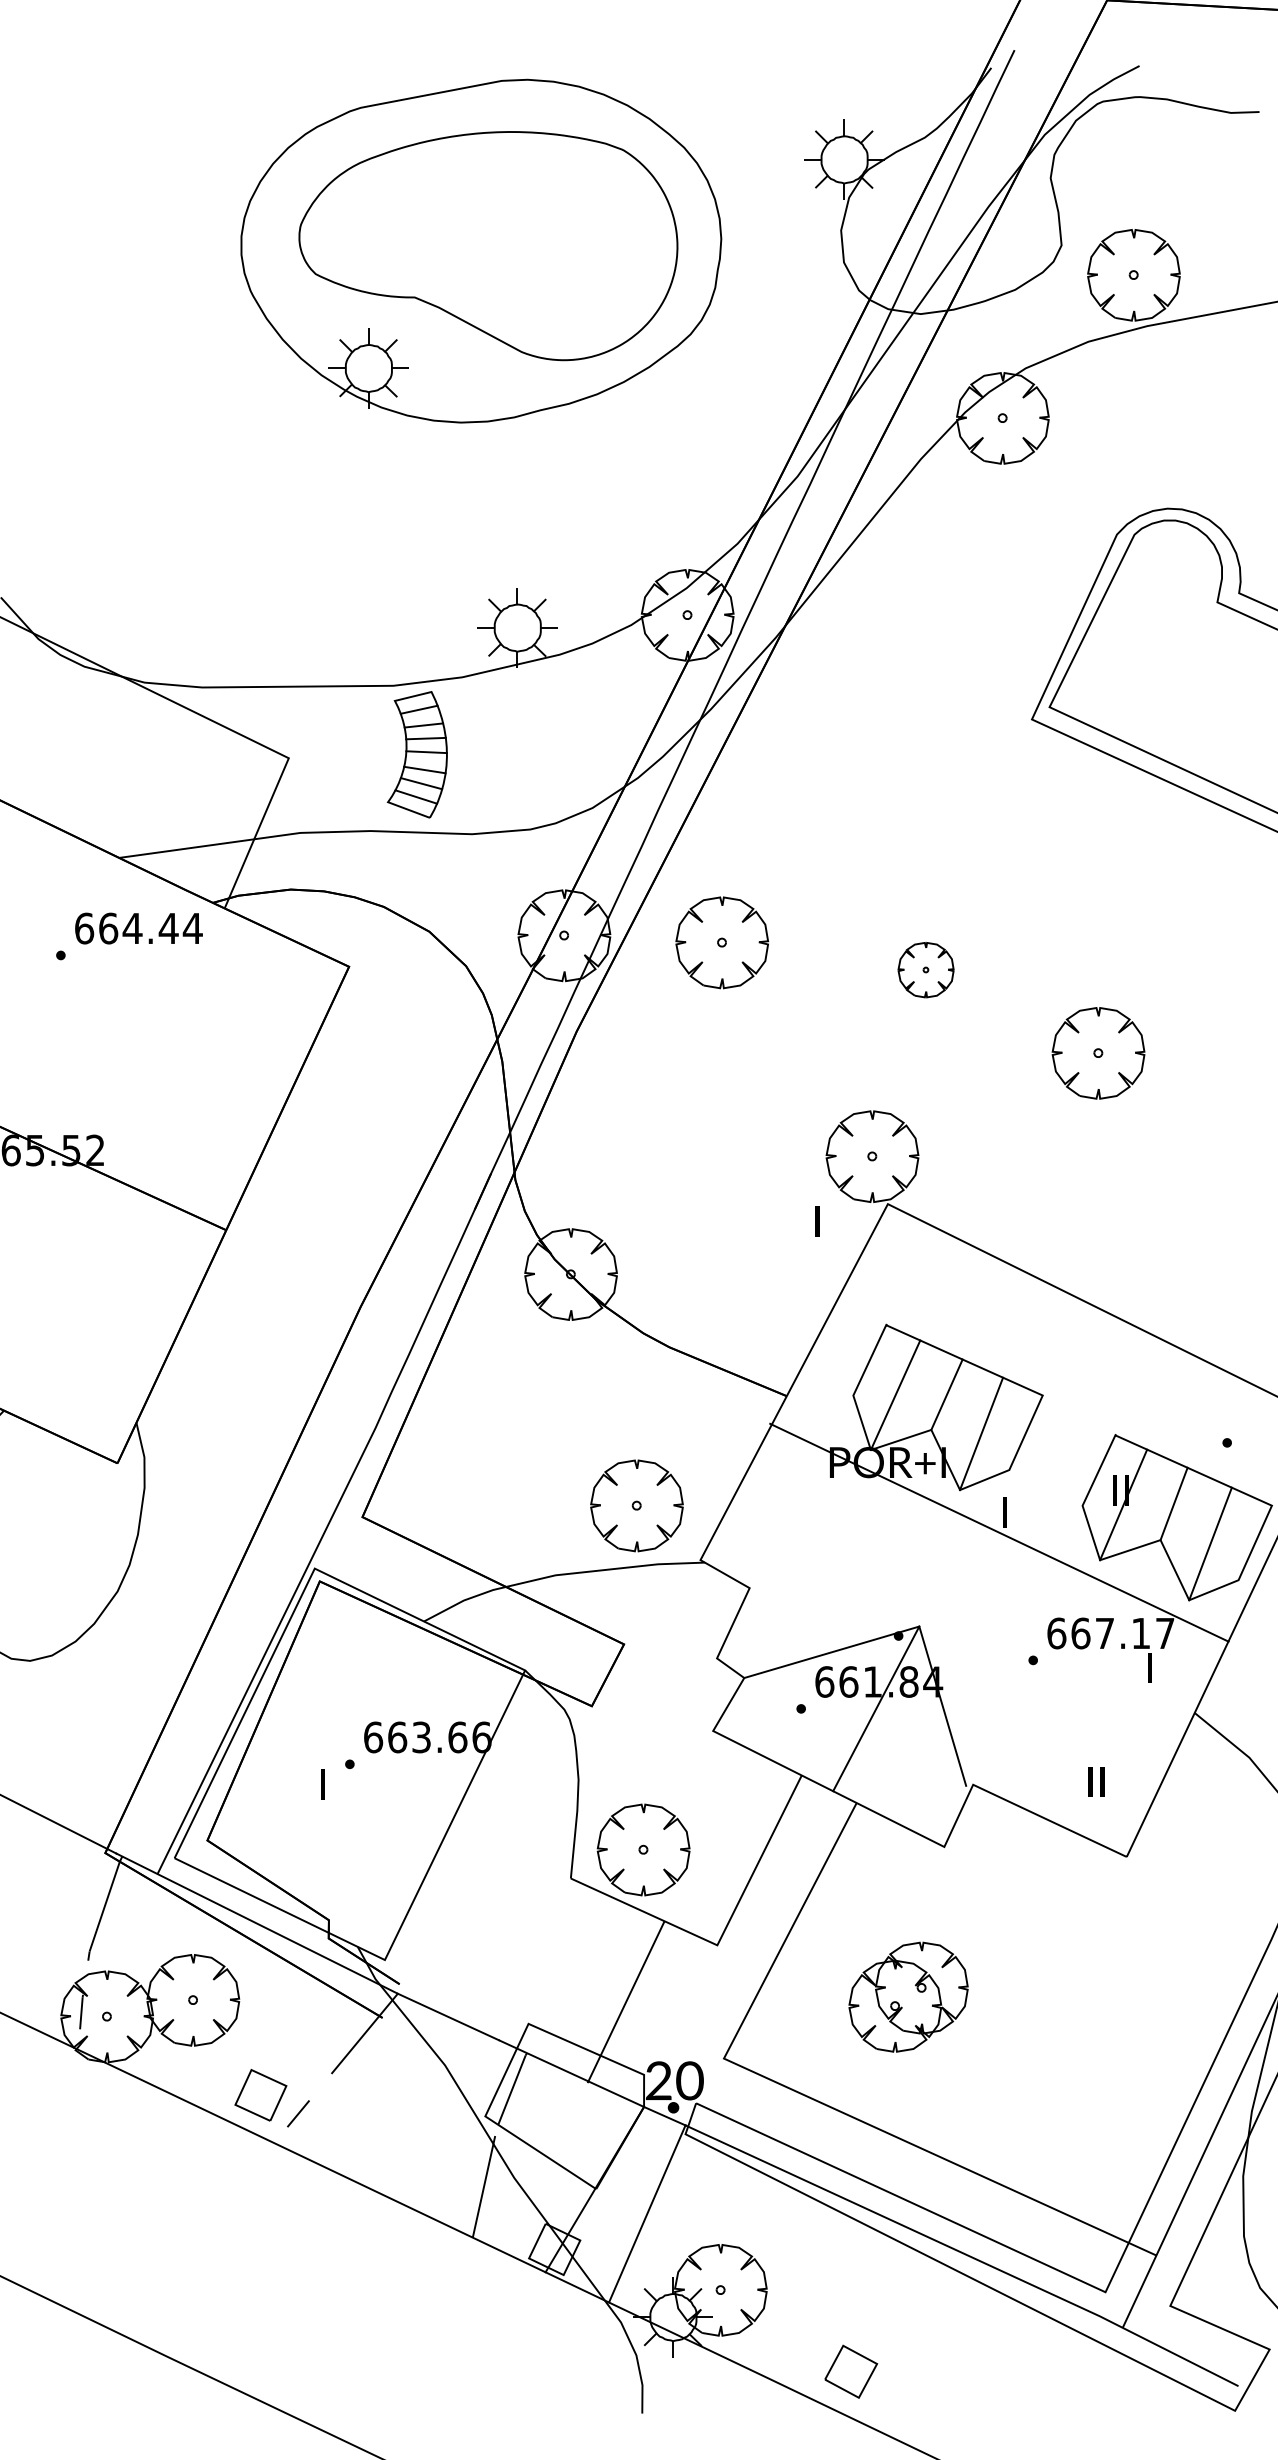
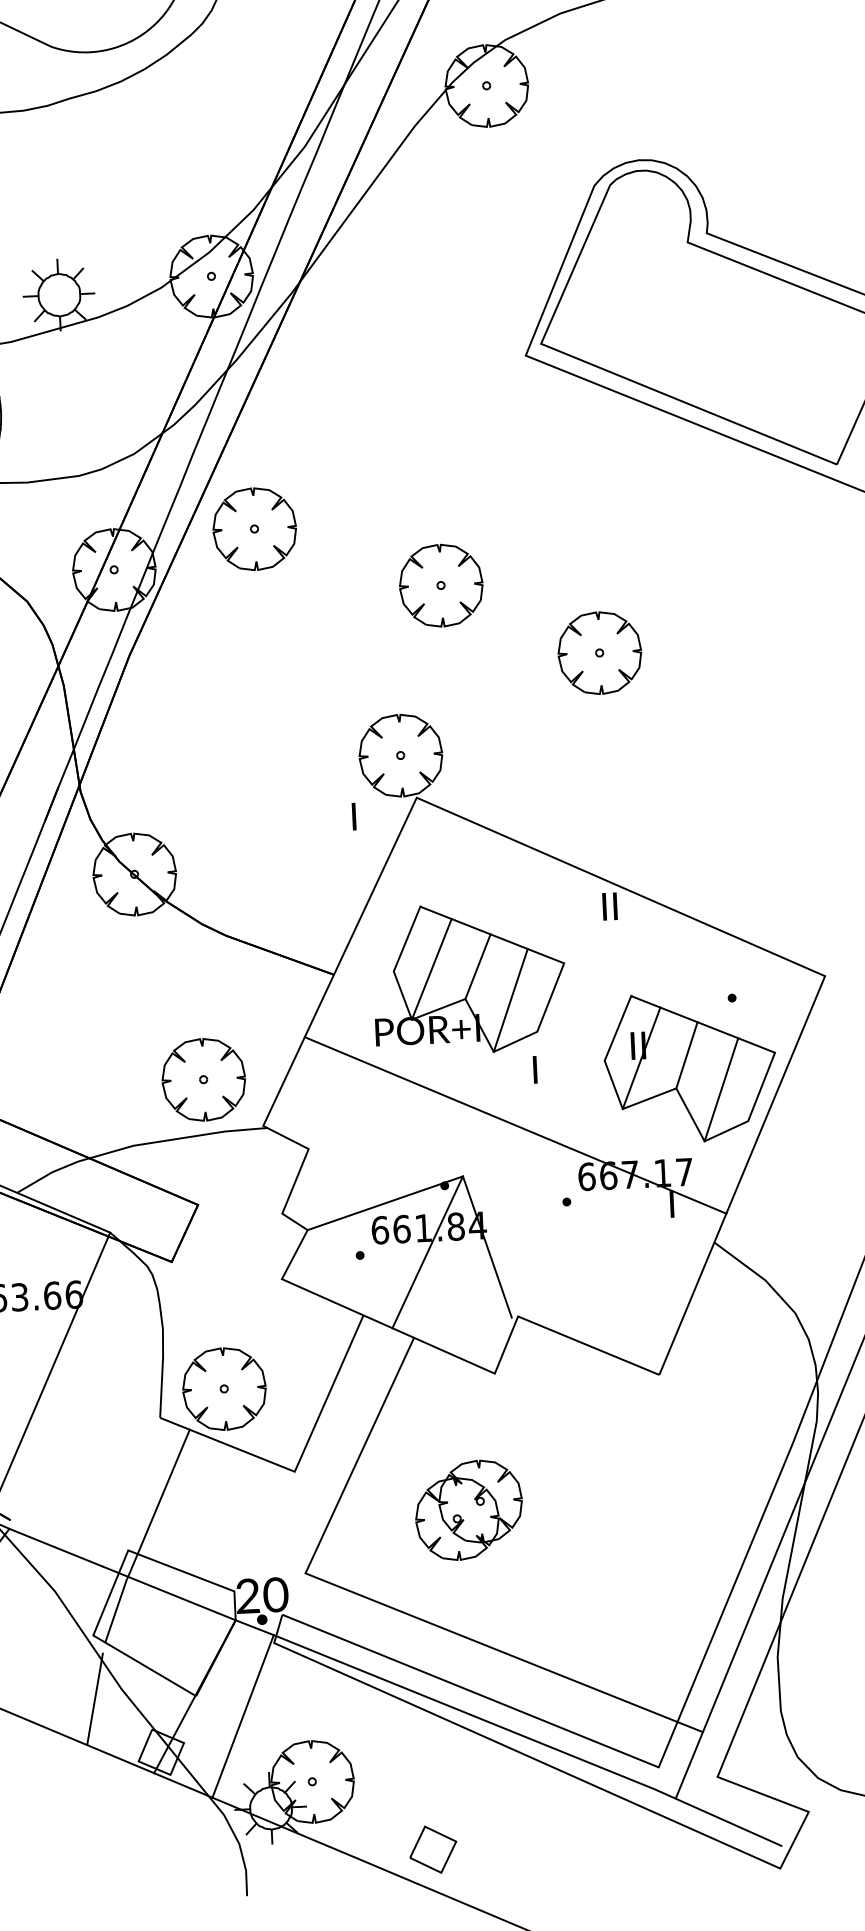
part: (722, 942) -> (254, 528), moved
part: (925, 969) -> (440, 585), size x1.67
line: (999, 1532) -> (515, 1125), moved
text: (1096, 1781) -> (609, 906), moved
line: (626, 2002) -> (159, 1503), moved

